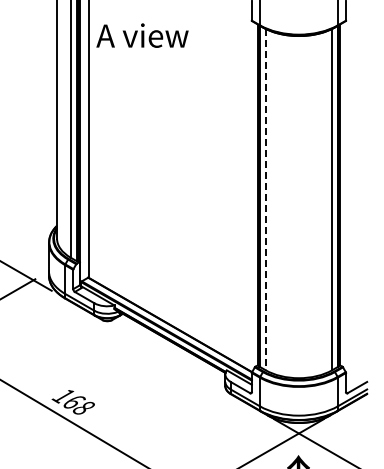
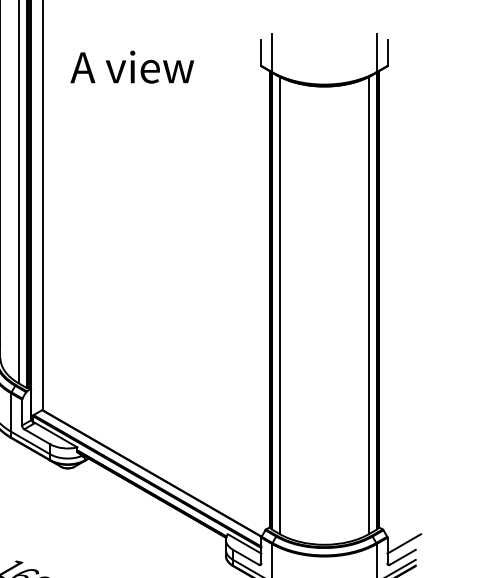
text: (142, 35) -> (132, 66), moved
line: (265, 199) -> (279, 305), dashed -> solid
line: (358, 377) -> (404, 543), added

